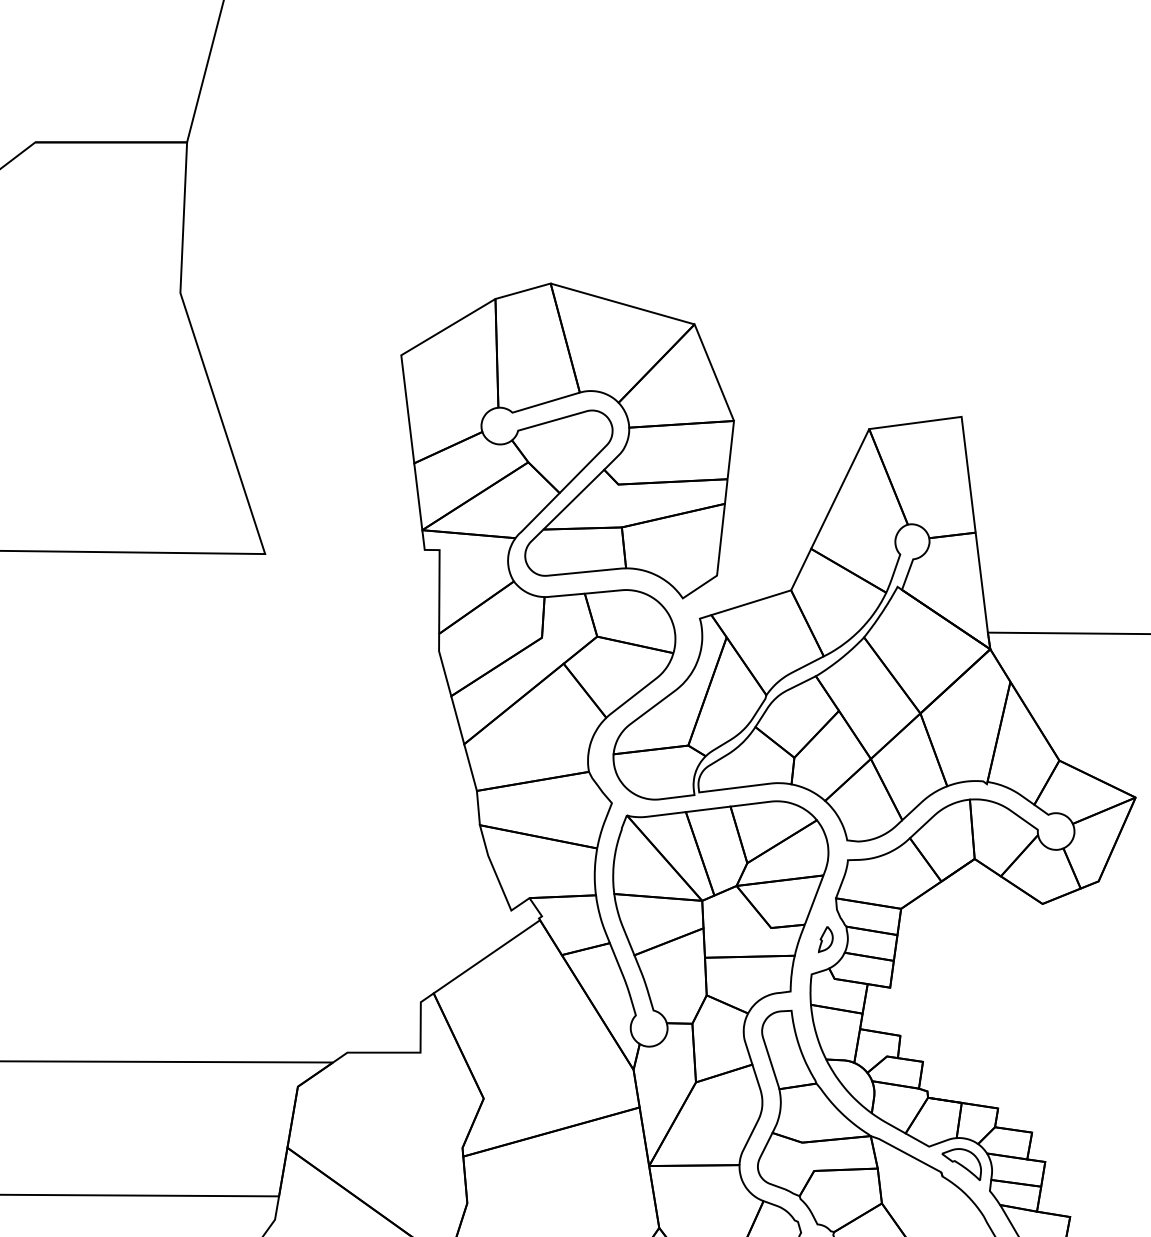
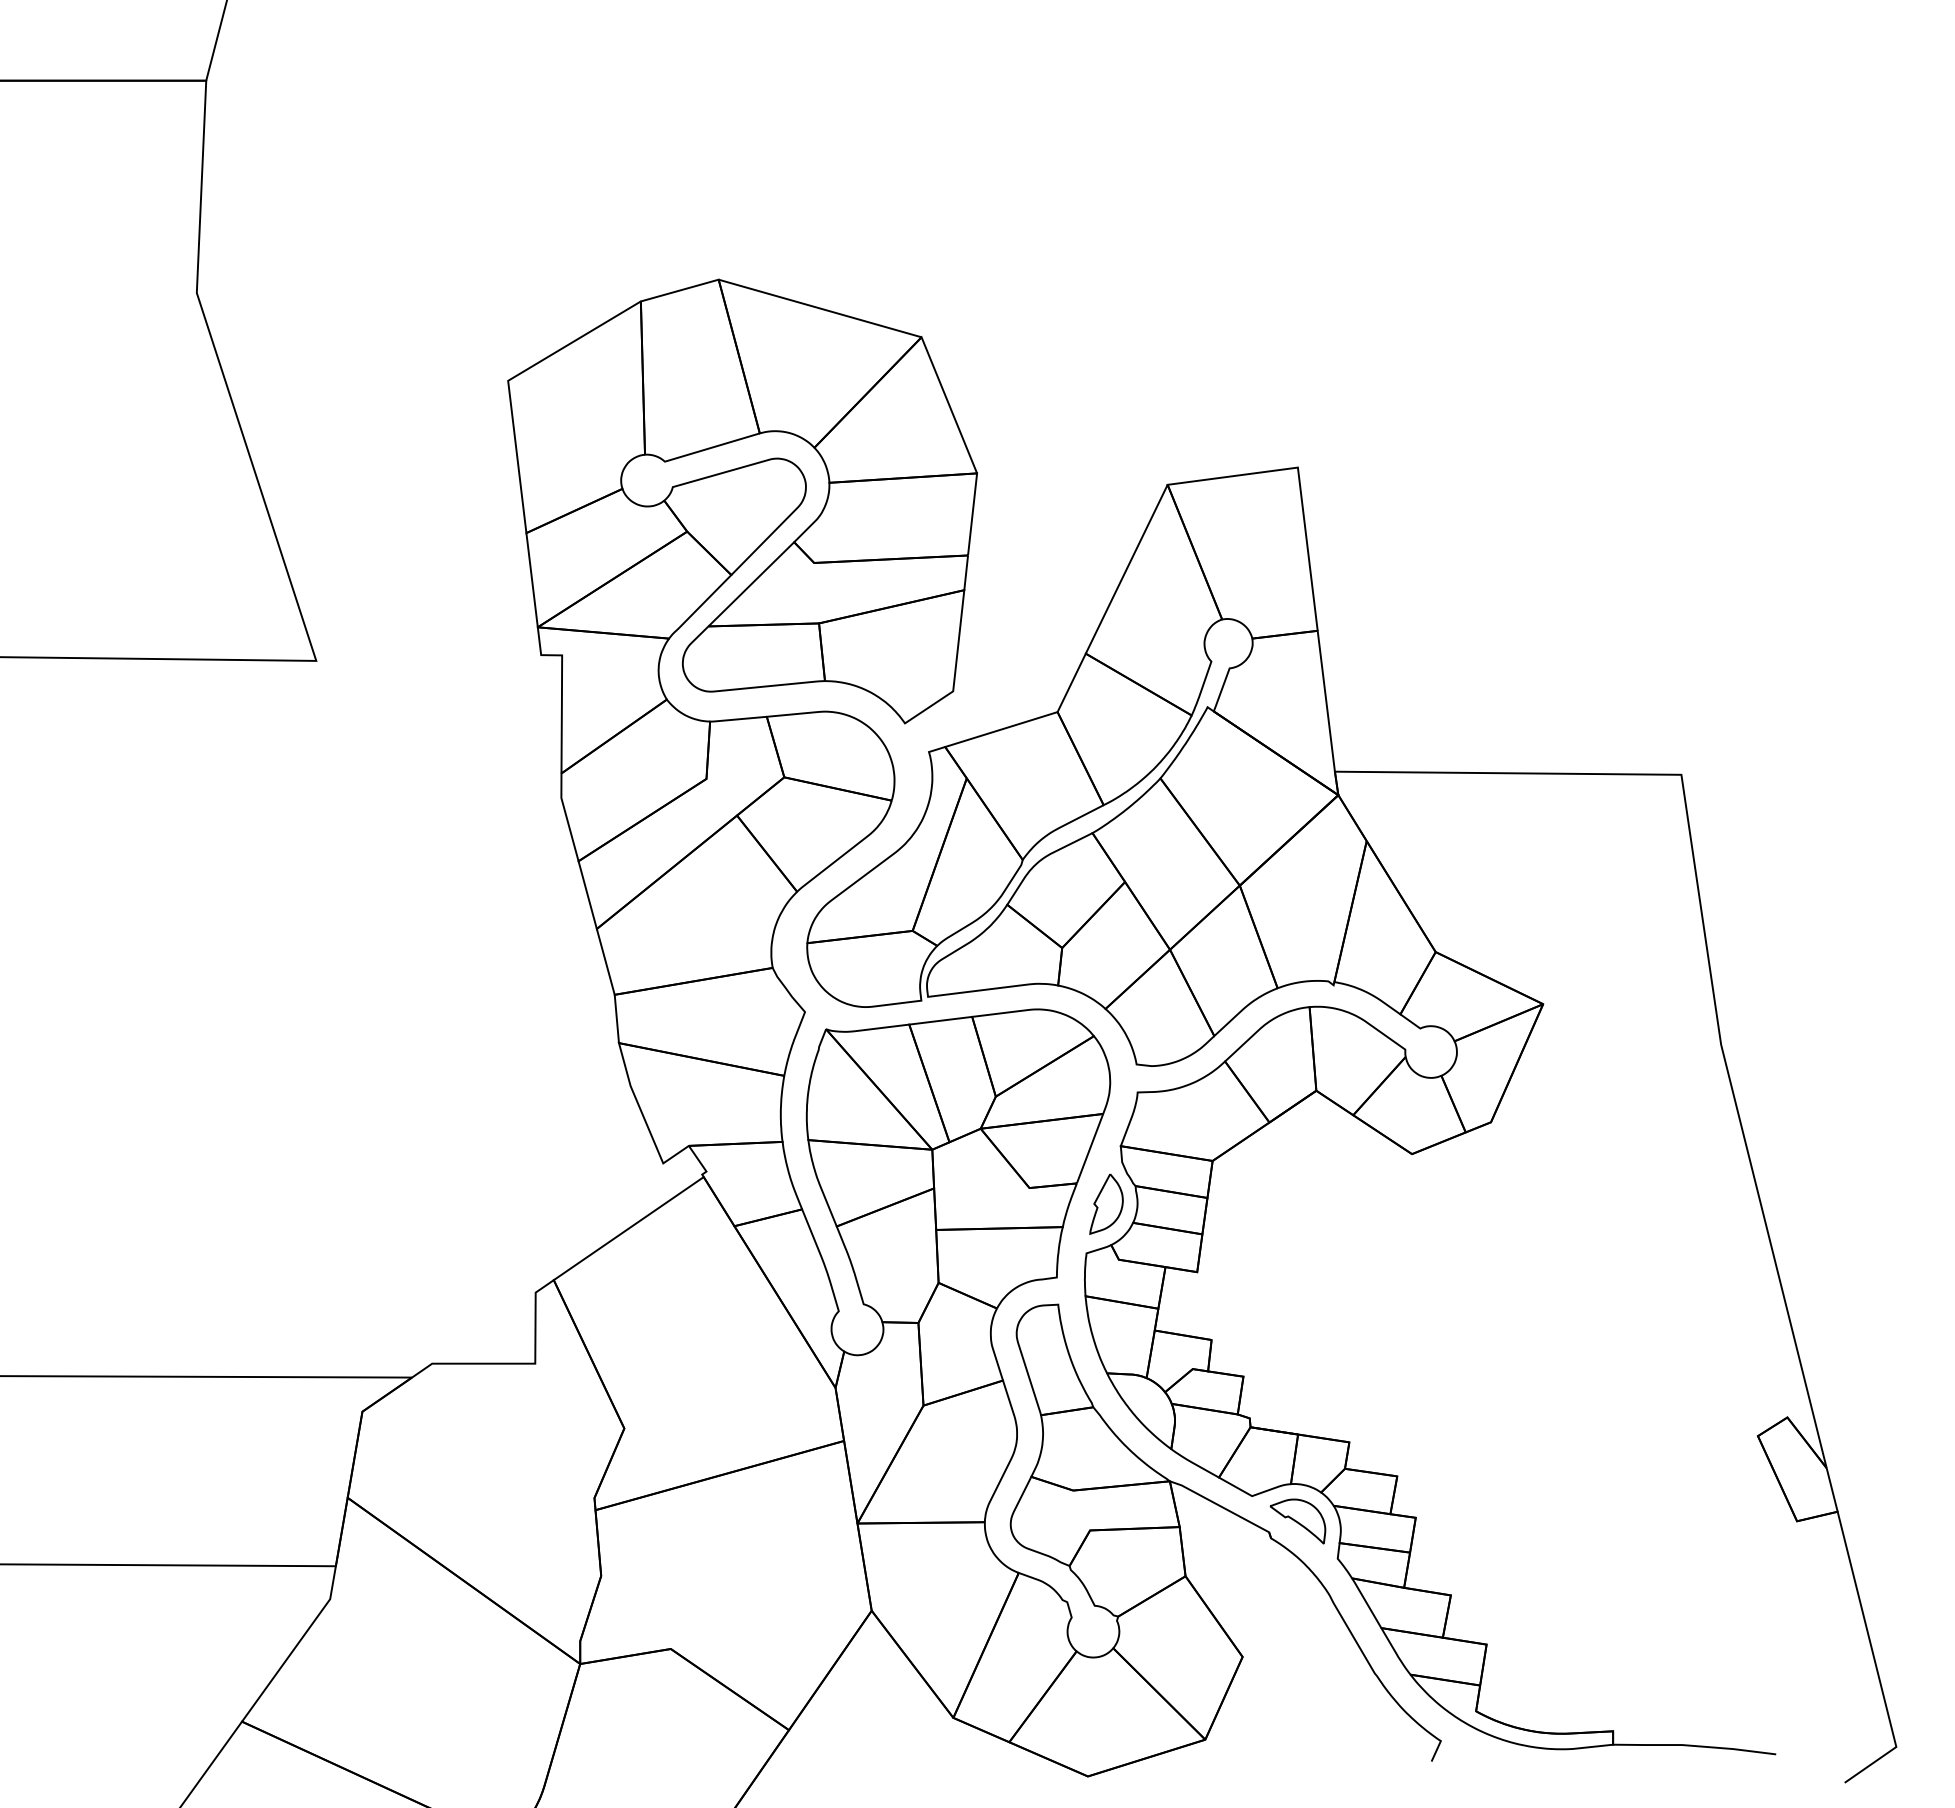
part: (825, 939) -> (1106, 1203), size x1.67

